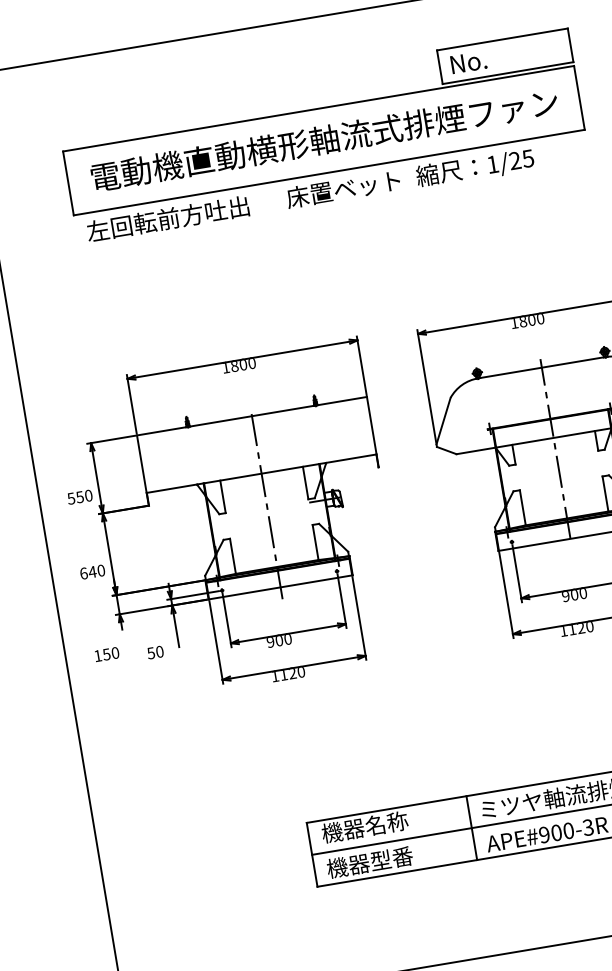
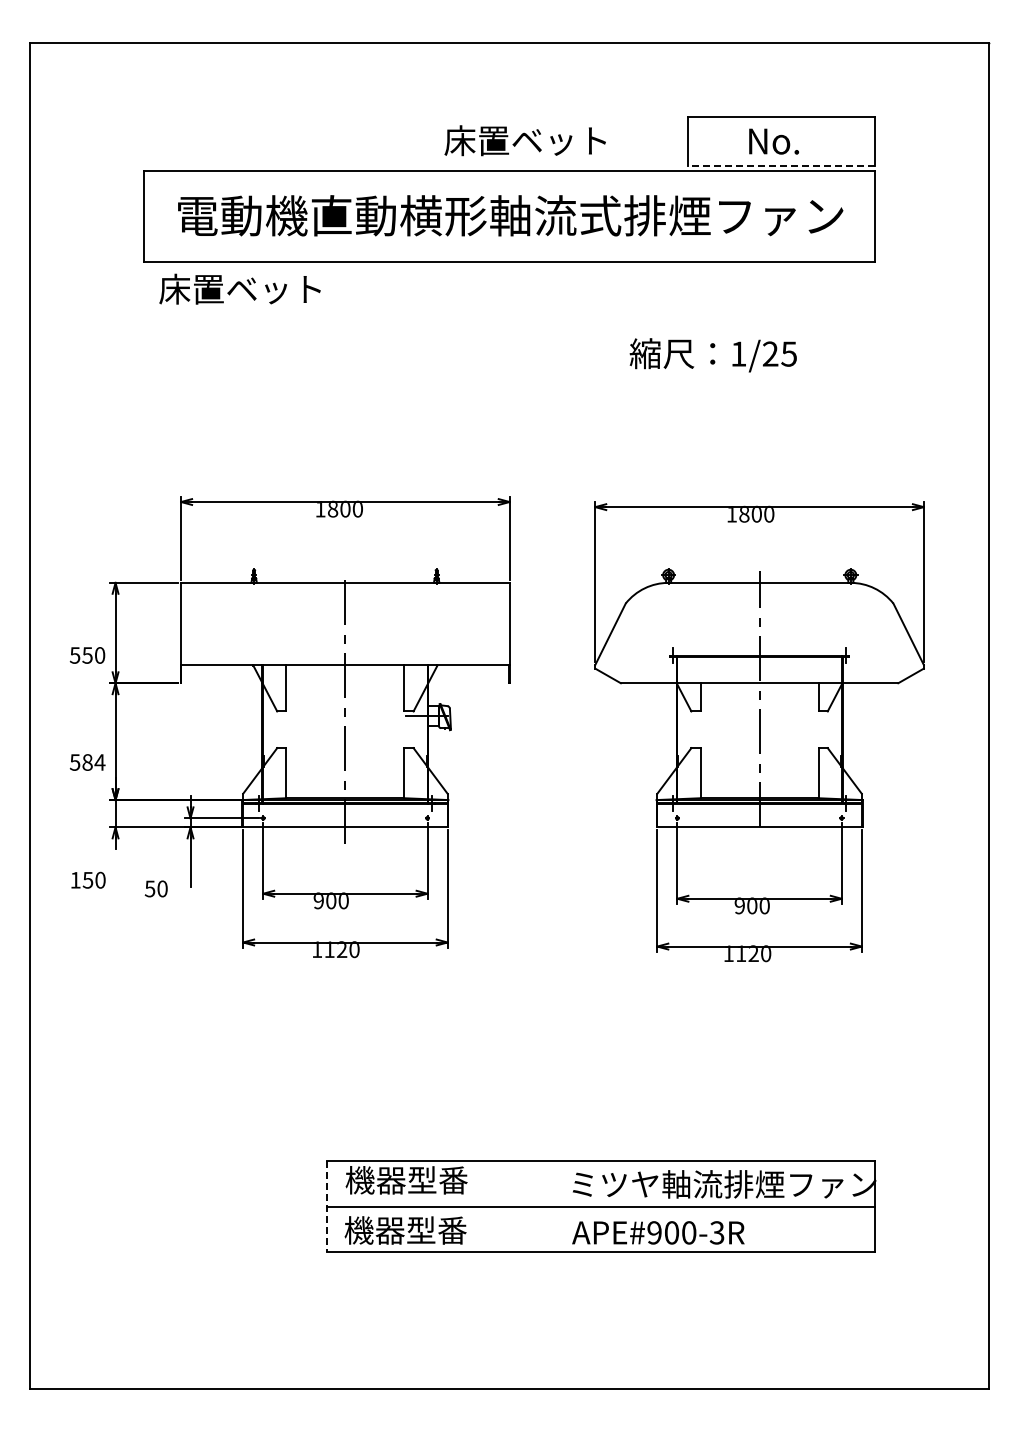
text: (468, 62) -> (773, 141), moved
line: (507, 73) -> (780, 165), solid -> dashed
text: (474, 168) -> (712, 355), moved
text: (342, 189) -> (524, 140), moved
text: (167, 218) -> (274, 288), 左回転前方吐出 -> 床置ベット
text: (92, 572) -> (87, 762), 640 -> 584
text: (386, 823) -> (437, 1180), 機器名称 -> 機器型番
line: (472, 828) -> (555, 1206), removed
line: (311, 854) -> (326, 1206), solid -> dashed

